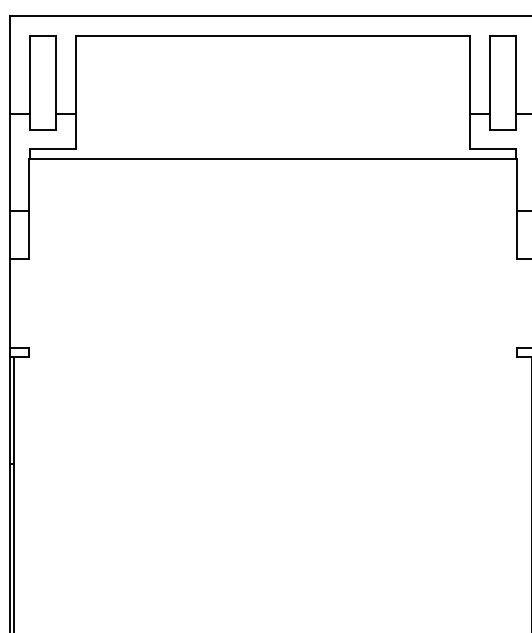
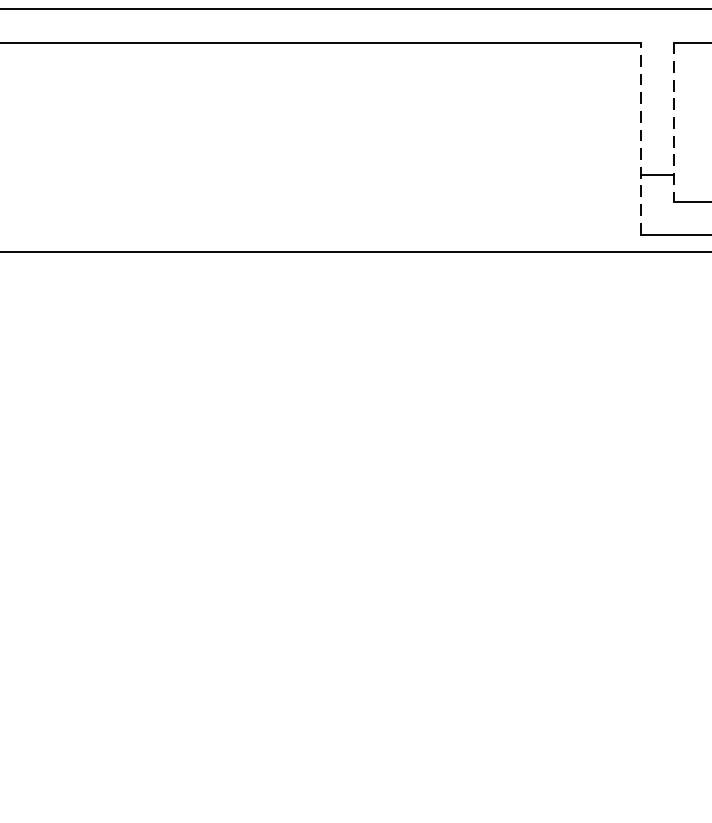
line: (489, 82) -> (673, 121), solid -> dashed
line: (470, 92) -> (640, 138), solid -> dashed

